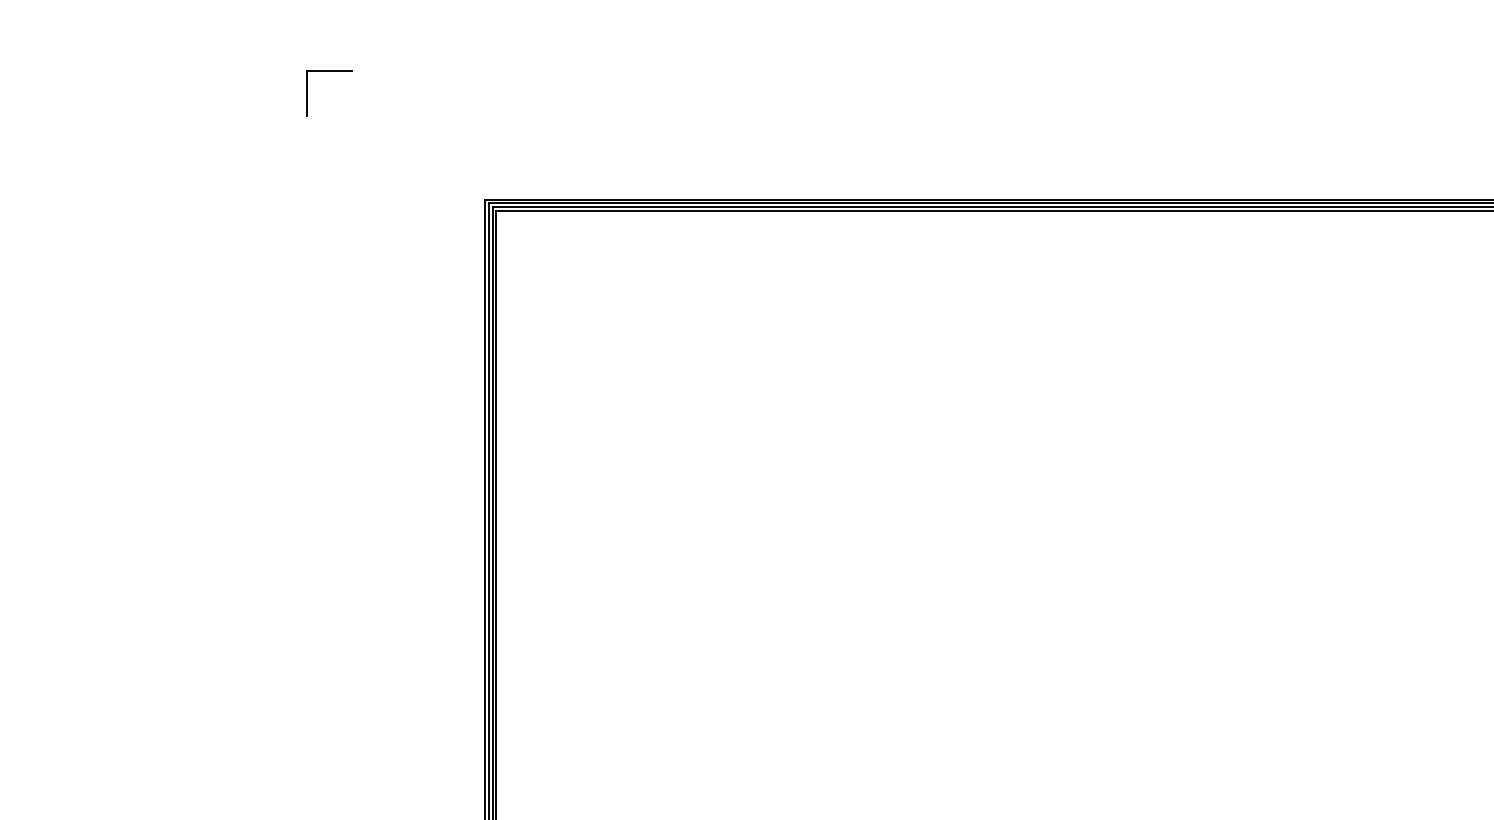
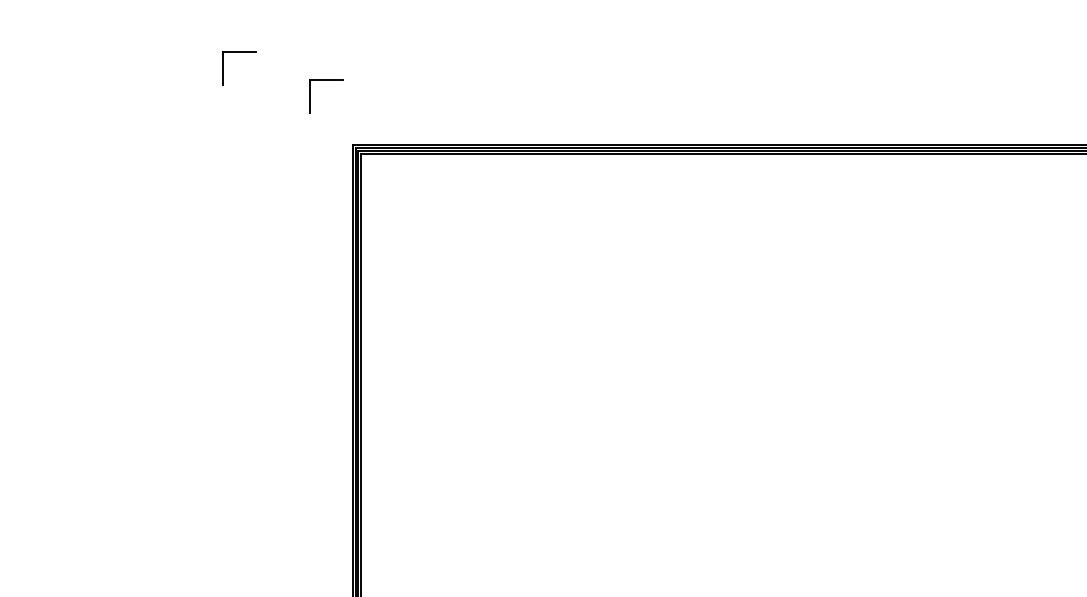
part: (448, 110) -> (326, 80), added

